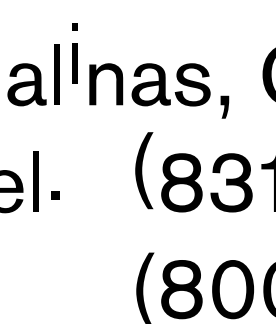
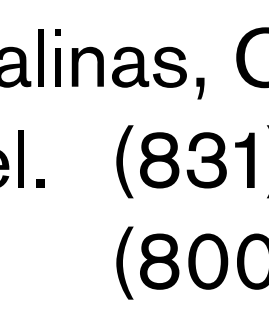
part: (74, 53) -> (57, 57), moved
part: (143, 170) -> (124, 161), moved
part: (55, 195) -> (40, 183), moved

